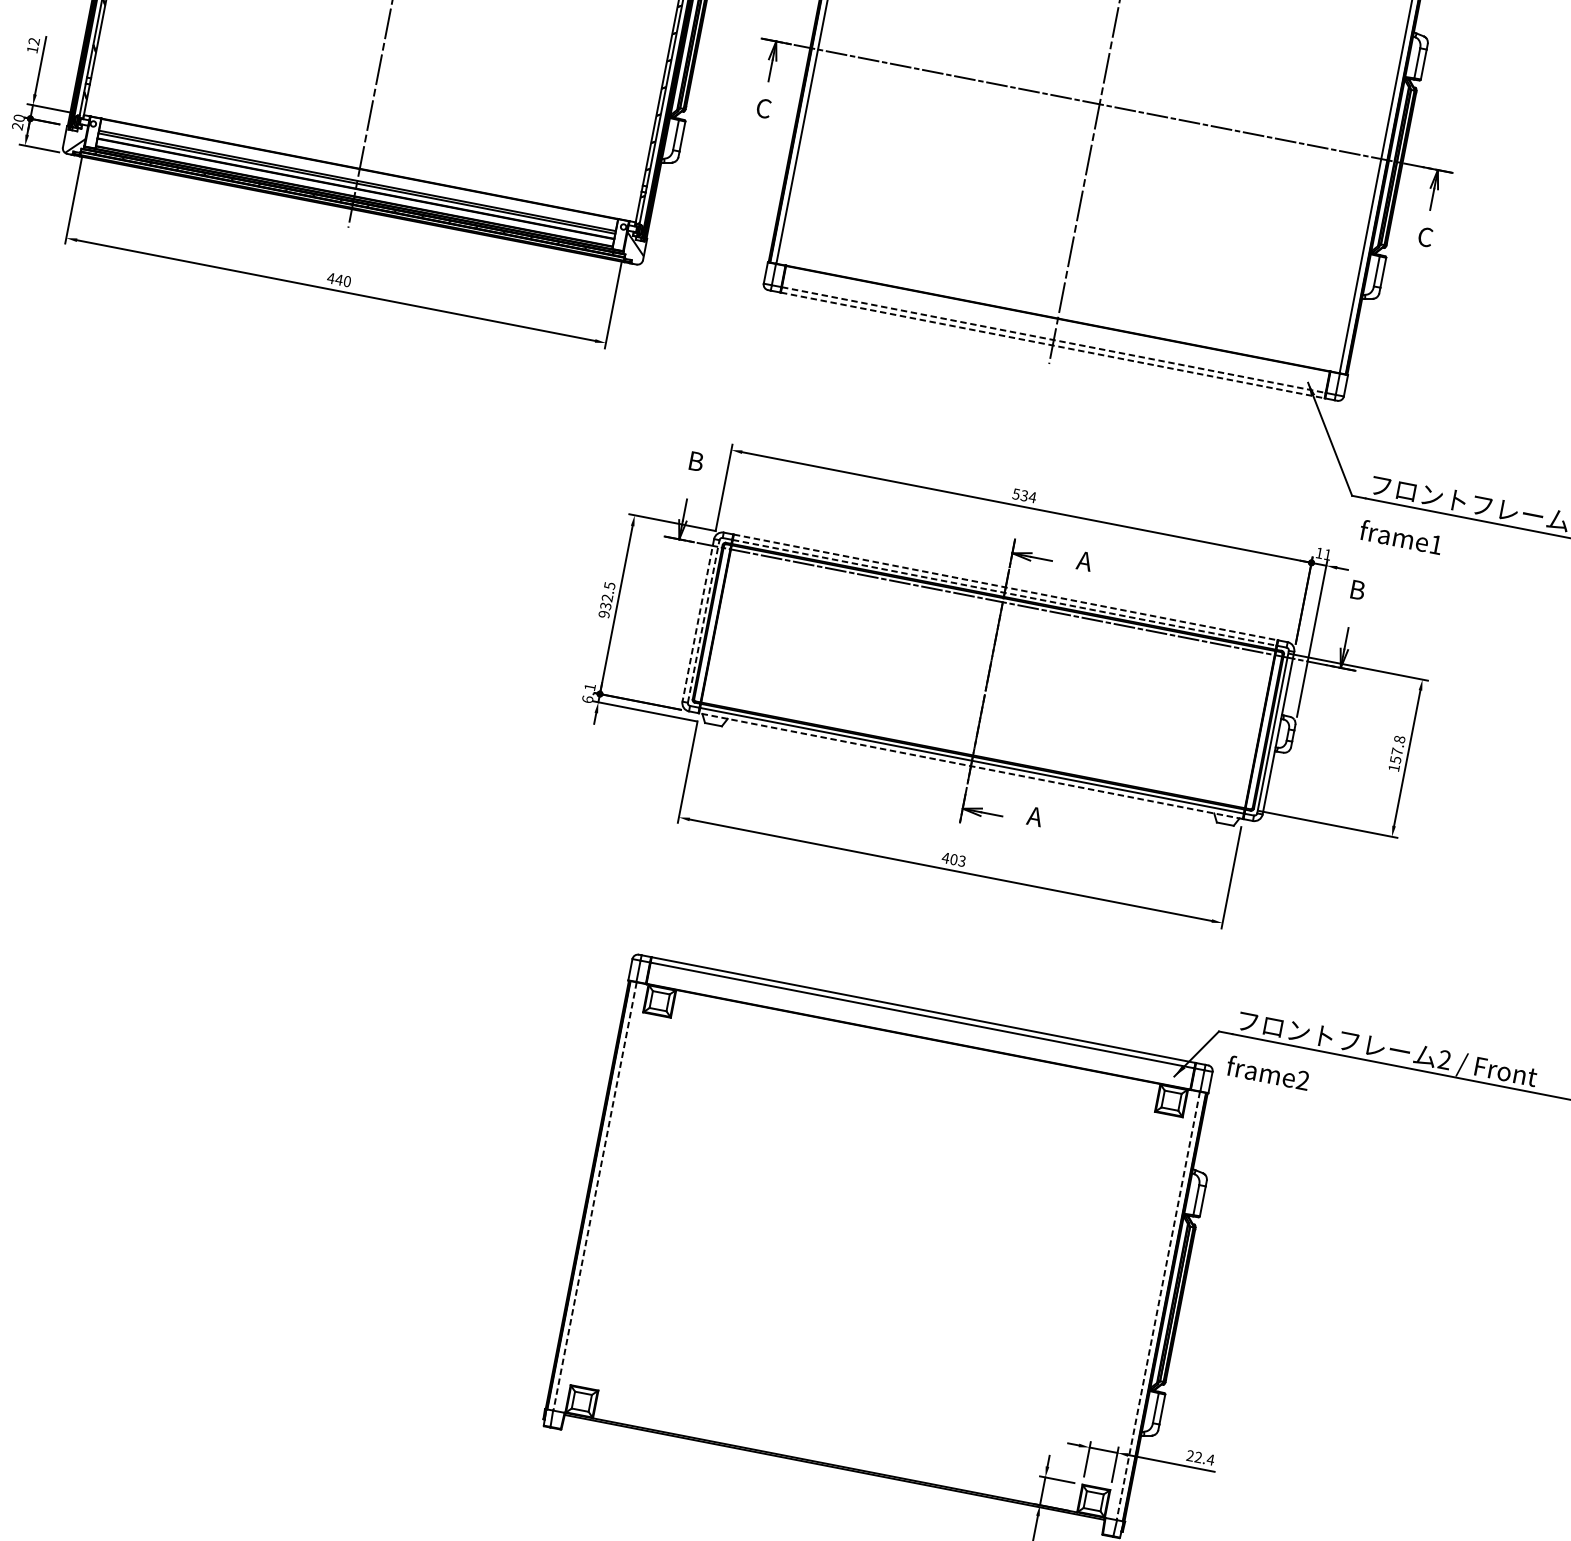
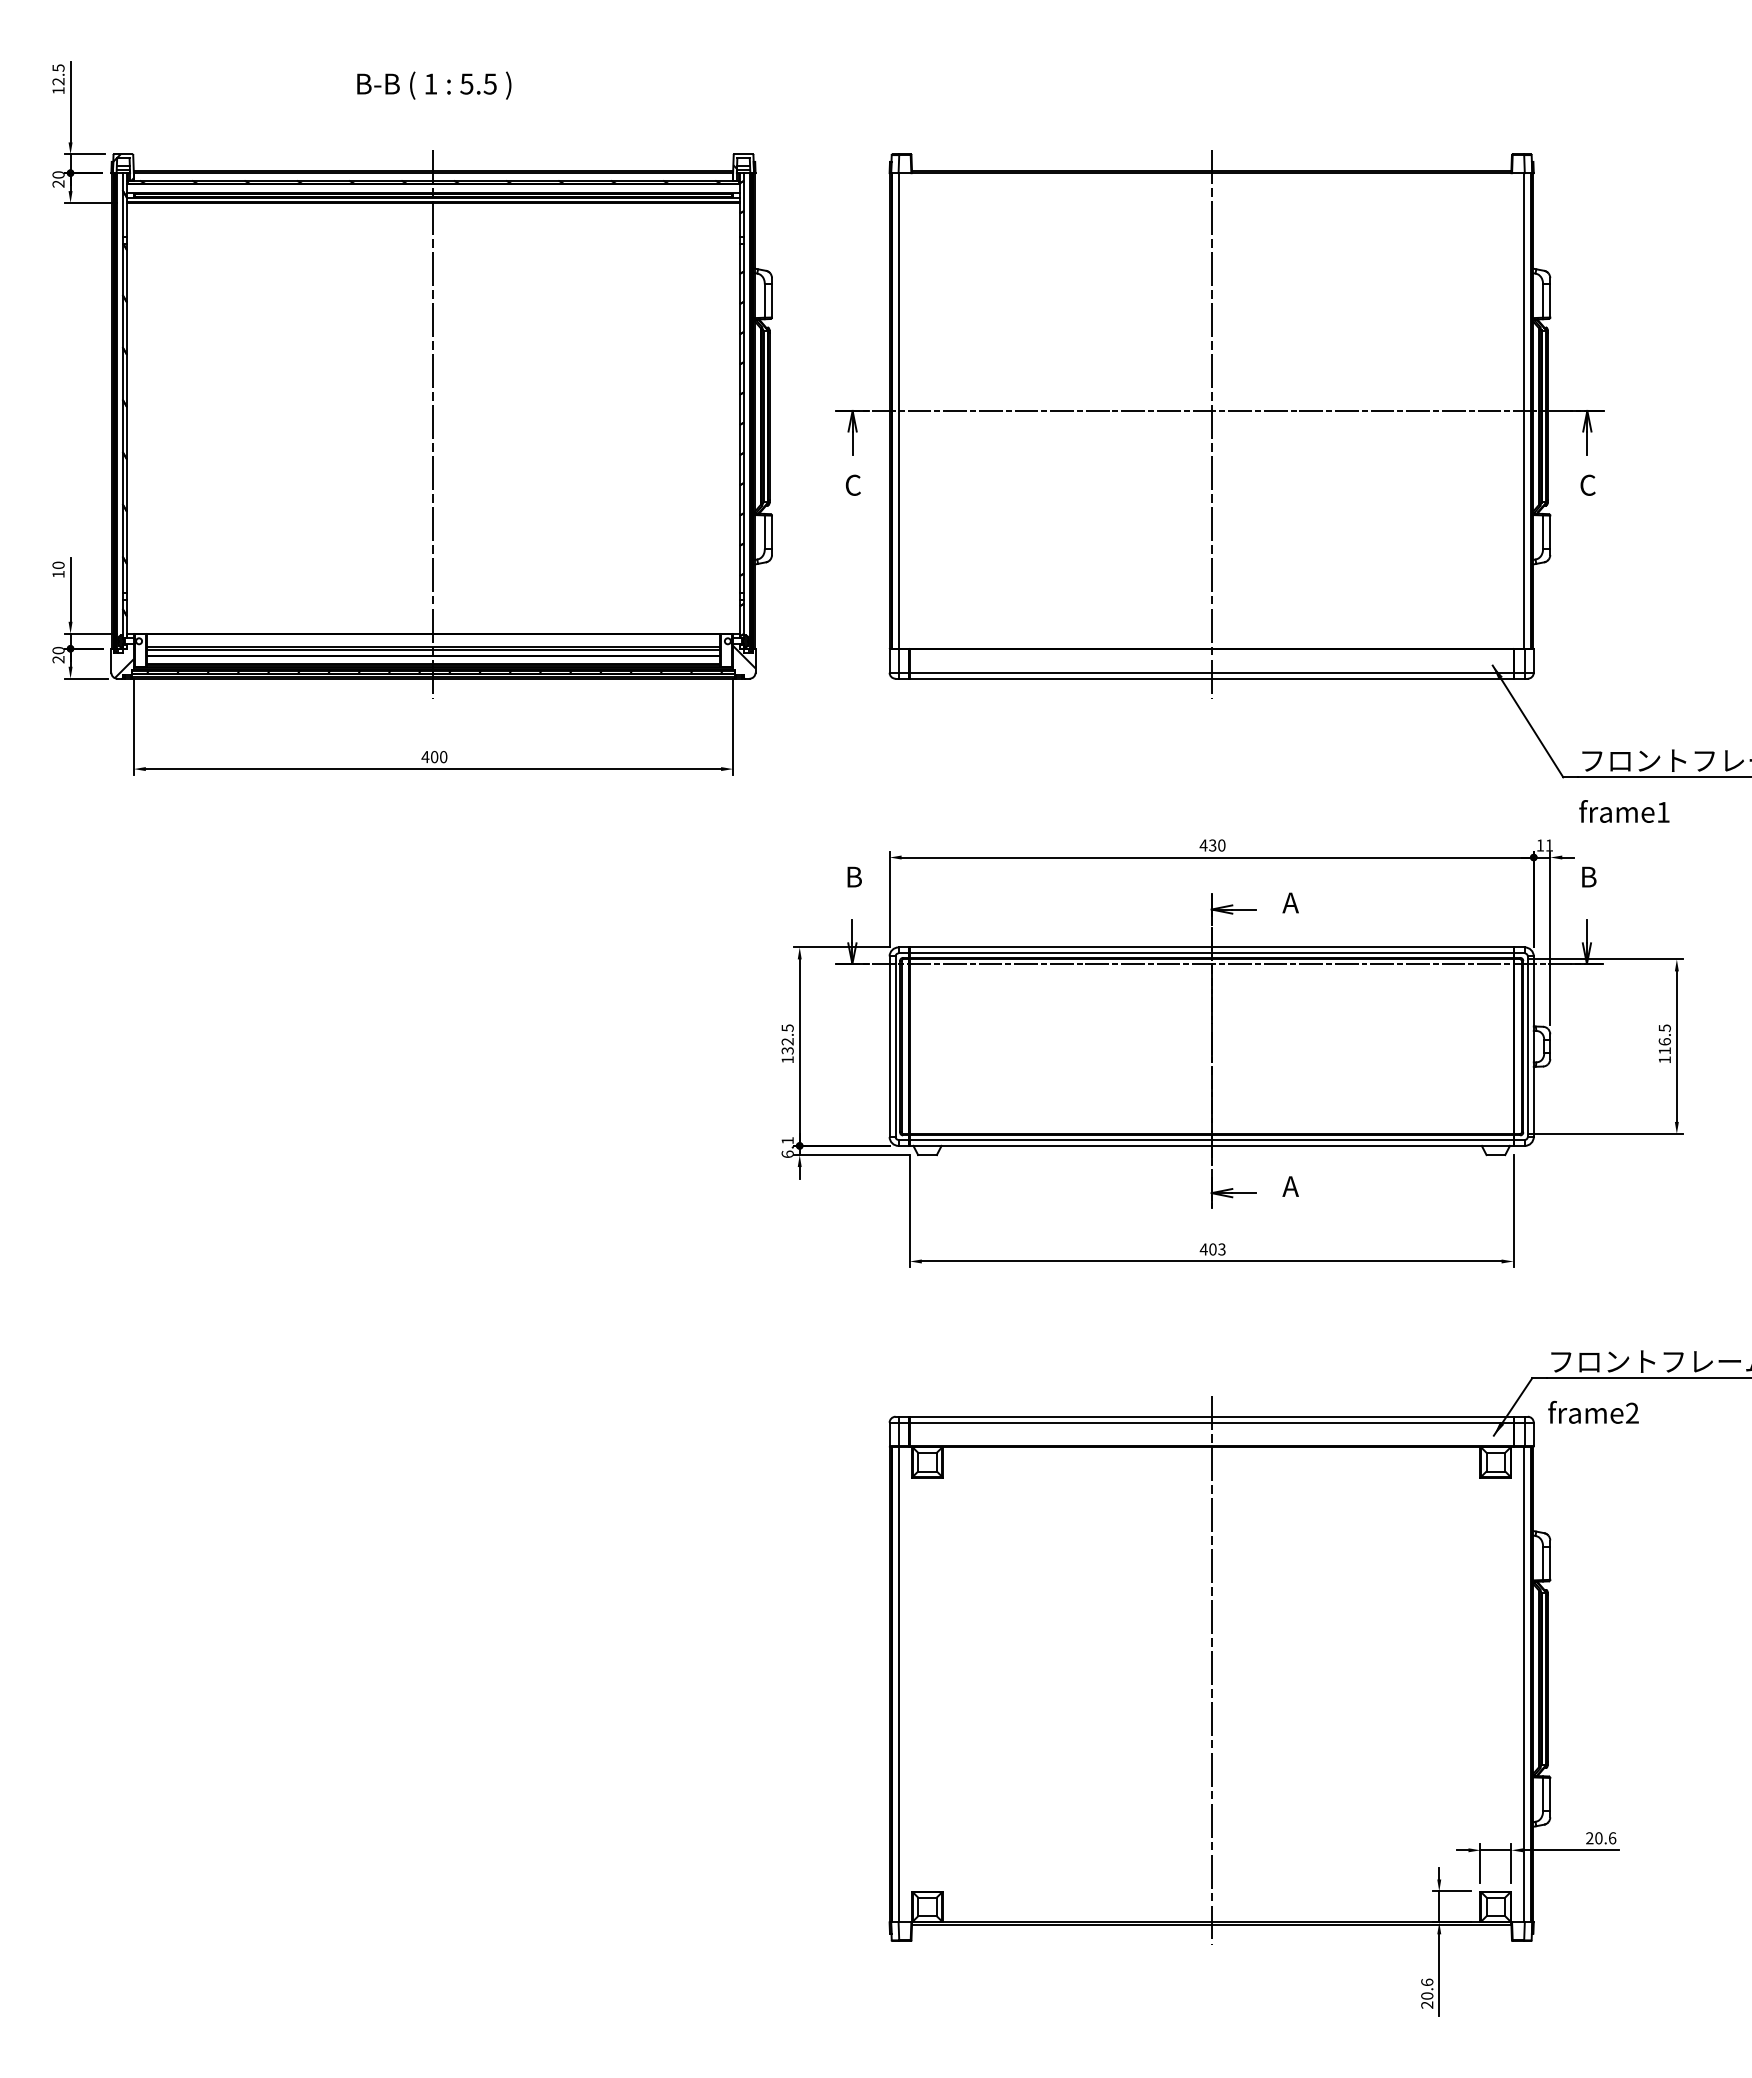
text: (34, 41) -> (58, 565), 12 -> 10
text: (339, 280) -> (434, 757), 440 -> 400
line: (1053, 339) -> (1211, 672), dashed -> solid
line: (1052, 345) -> (1211, 678), dashed -> solid
text: (1024, 495) -> (1212, 845), 534 -> 430
line: (1005, 587) -> (1211, 947), dashed -> solid
line: (1004, 592) -> (1211, 953), dashed -> solid
text: (604, 614) -> (787, 1059), 932.5 -> 132.5
line: (698, 621) -> (889, 1047), dashed -> solid
line: (703, 621) -> (895, 1046), dashed -> solid
text: (1397, 749) -> (1664, 1039), 157.8 -> 116.5
line: (970, 765) -> (1211, 1145), dashed -> solid
line: (594, 1196) -> (898, 1684), dashed -> solid
line: (878, 1238) -> (1211, 1670), added
line: (1158, 1305) -> (1524, 1684), dashed -> solid
text: (1204, 1458) -> (1605, 1838), 22.4 -> 20.6

